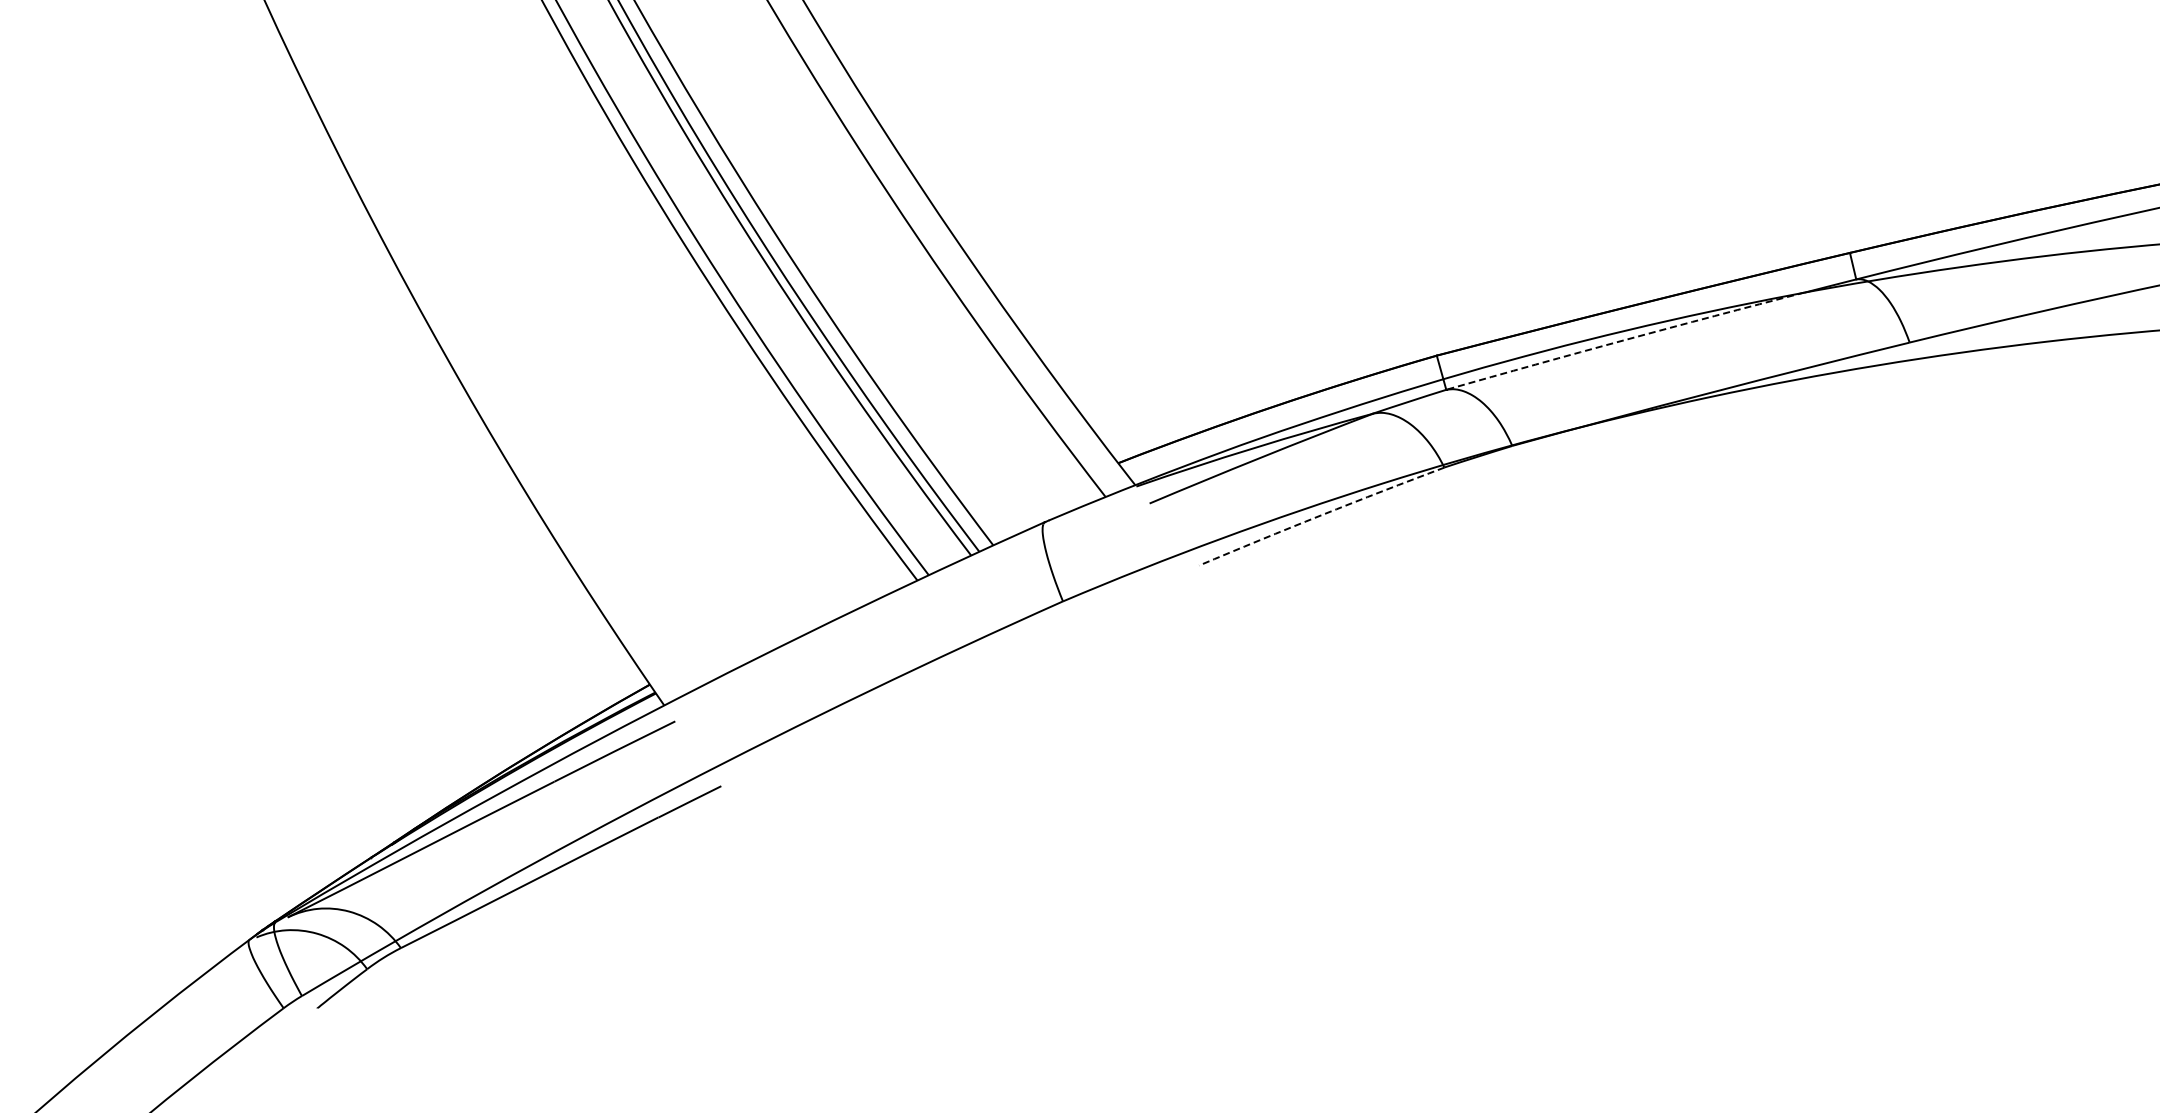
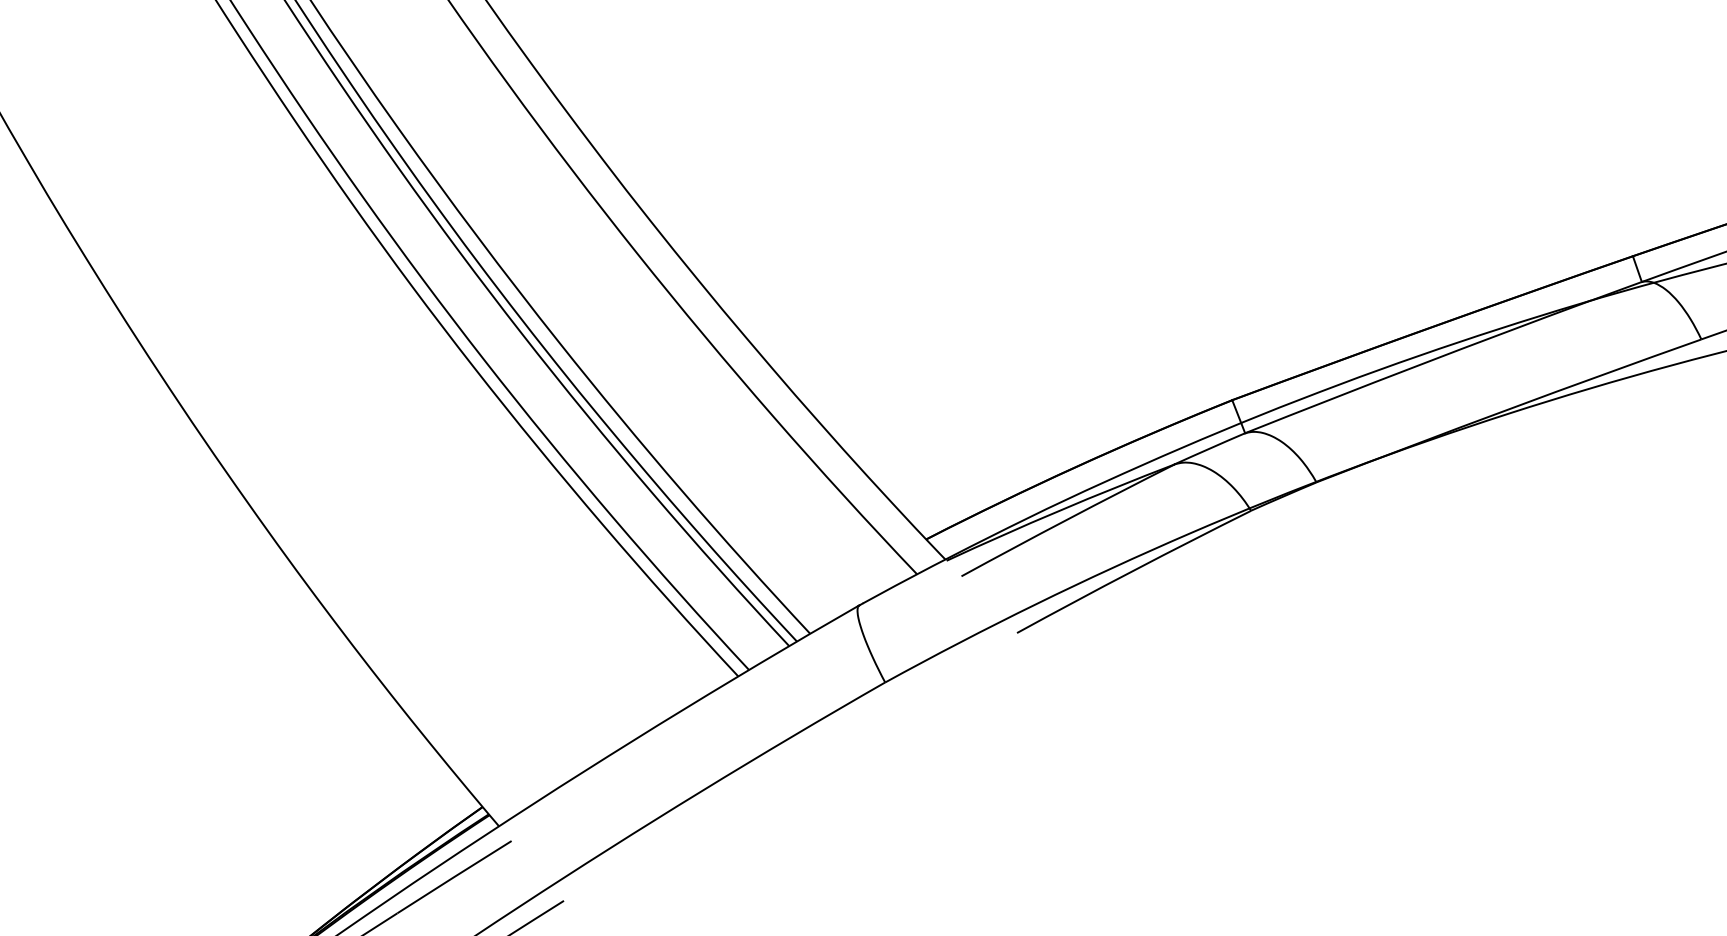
arc: (1625, 340) -> (1418, 366), dashed -> solid
arc: (1321, 515) -> (1133, 570), dashed -> solid

